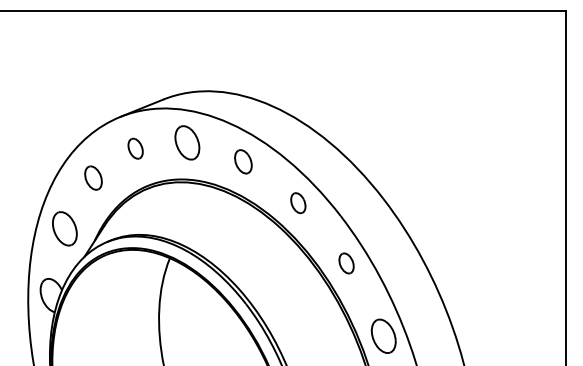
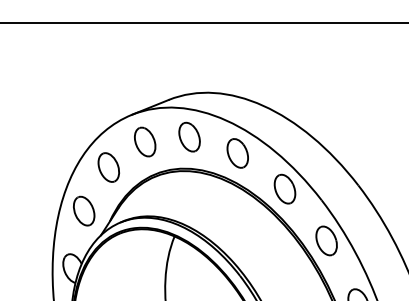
part: (135, 148) -> (144, 142), size x1.67
part: (243, 161) -> (237, 153), size x1.43
part: (93, 177) -> (108, 166), size x1.43
part: (298, 202) -> (285, 188), size x1.67
part: (346, 263) -> (326, 240), size x1.67

